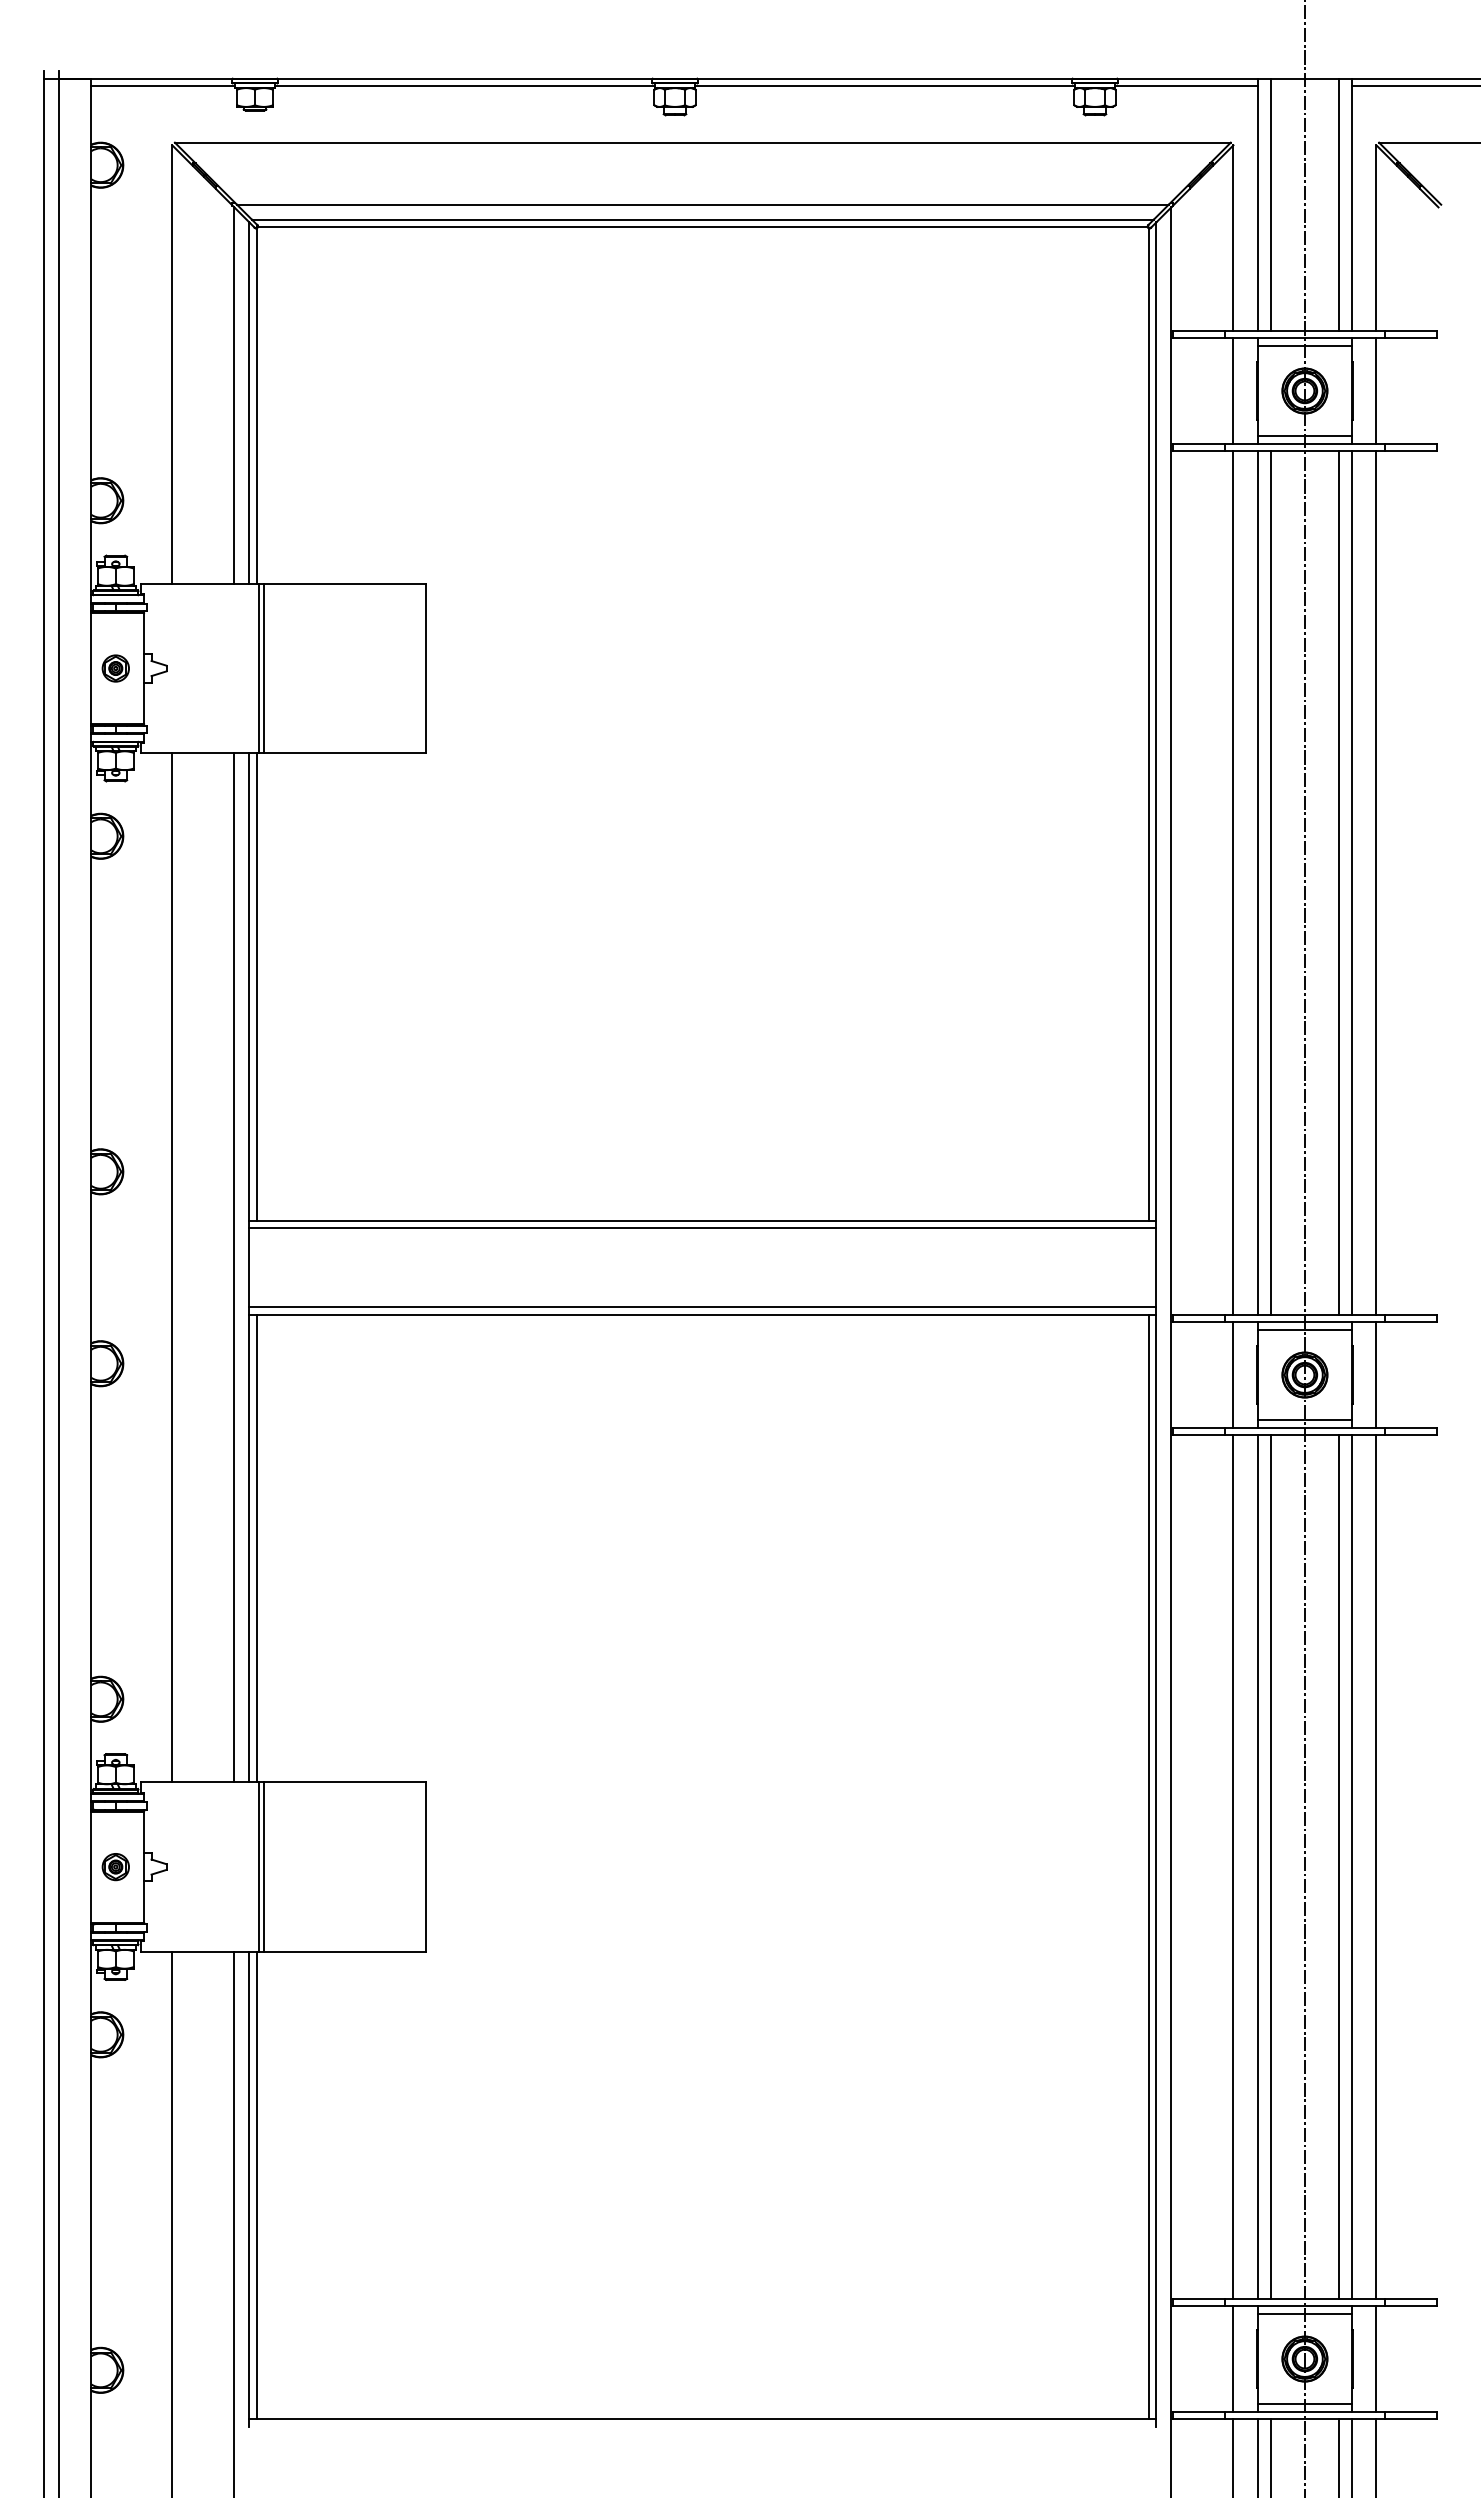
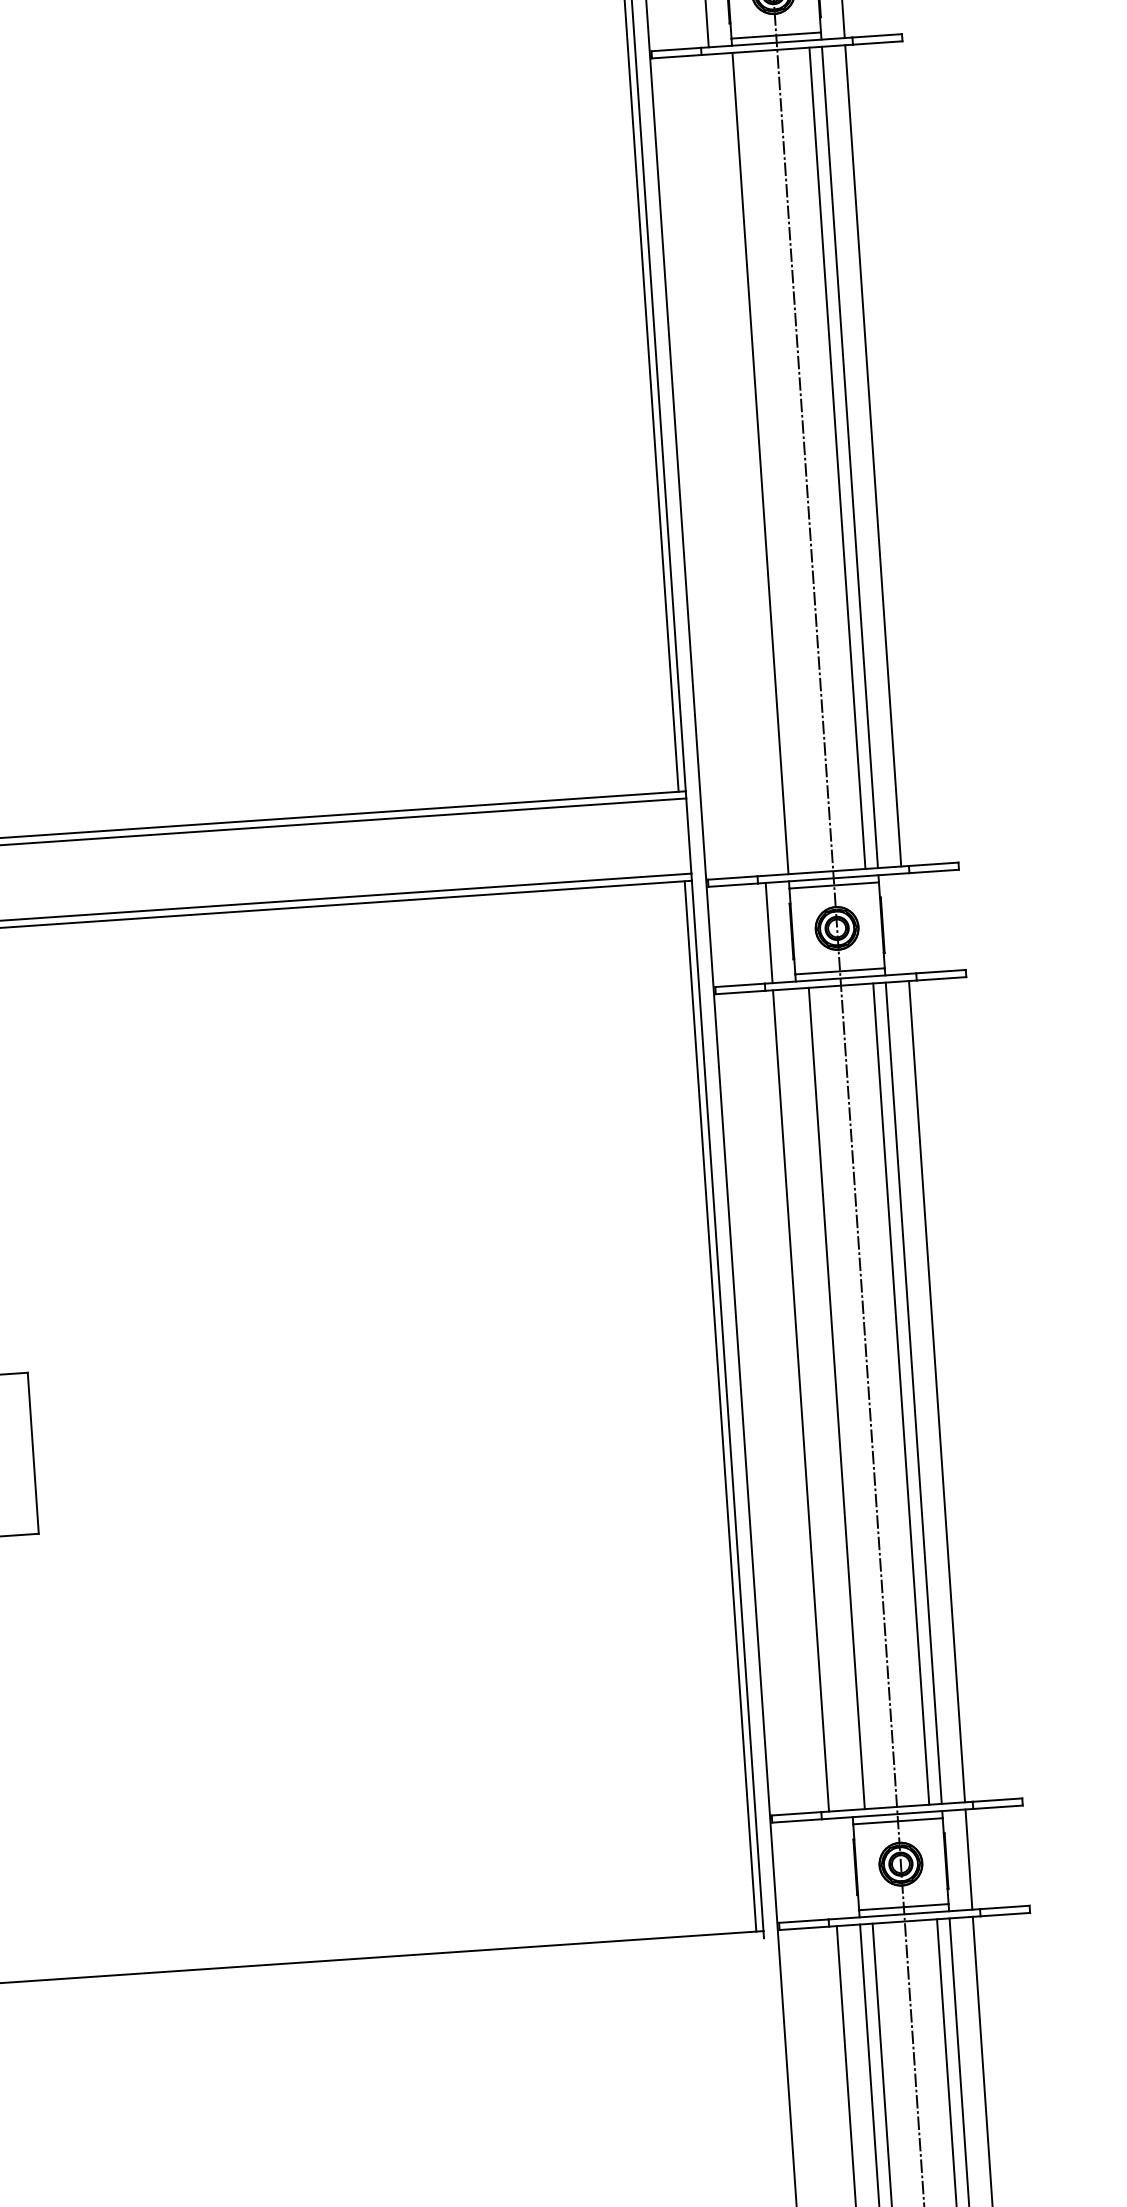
line: (1233, 882) -> (737, 464), removed
line: (1271, 882) -> (773, 462), removed
line: (1376, 1374) -> (905, 923), removed
line: (1257, 1866) -> (823, 1398), removed
line: (1233, 2358) -> (832, 1868), removed

